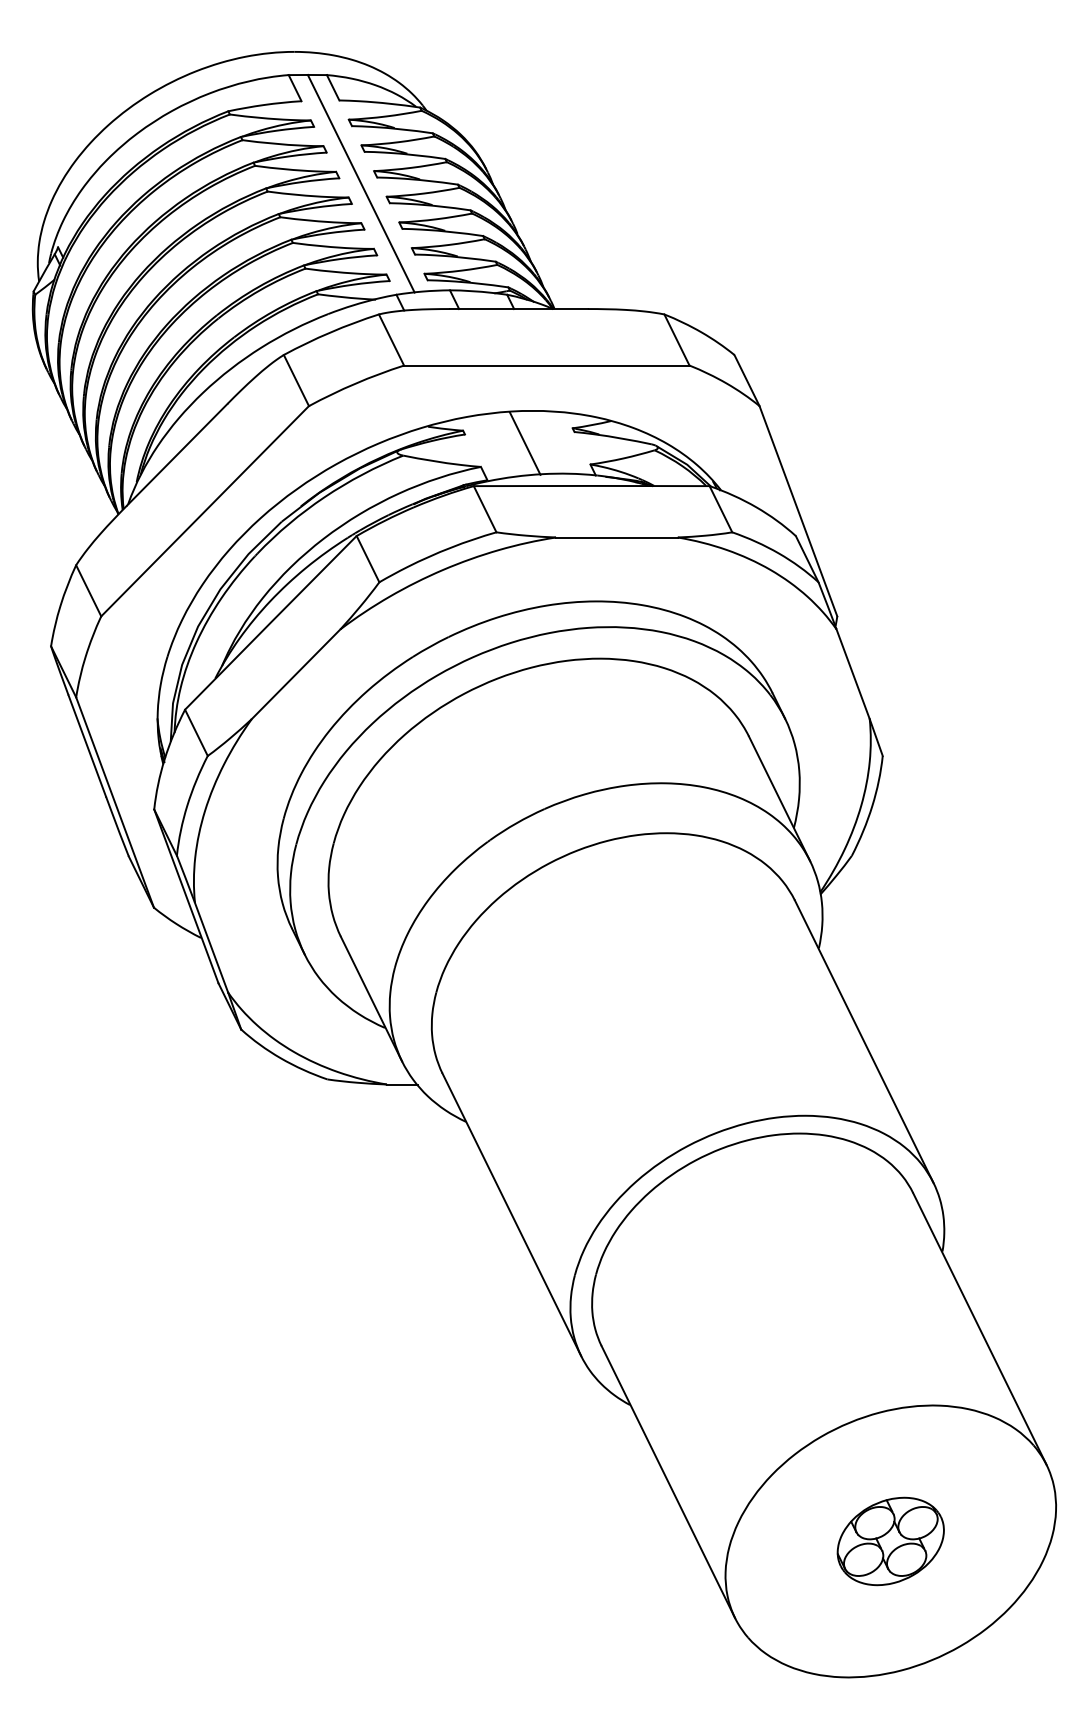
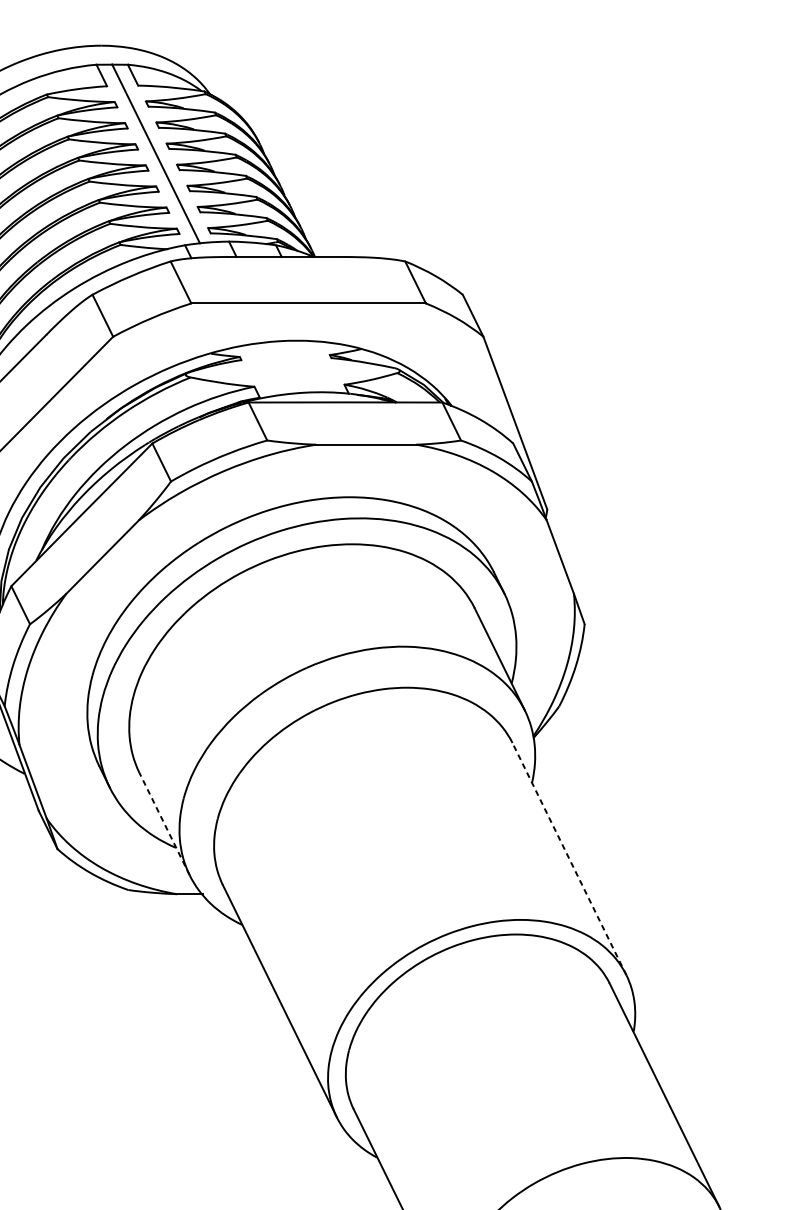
line: (524, 443) -> (290, 367), removed
line: (371, 998) -> (164, 823), solid -> dashed
line: (864, 1041) -> (569, 858), solid -> dashed

